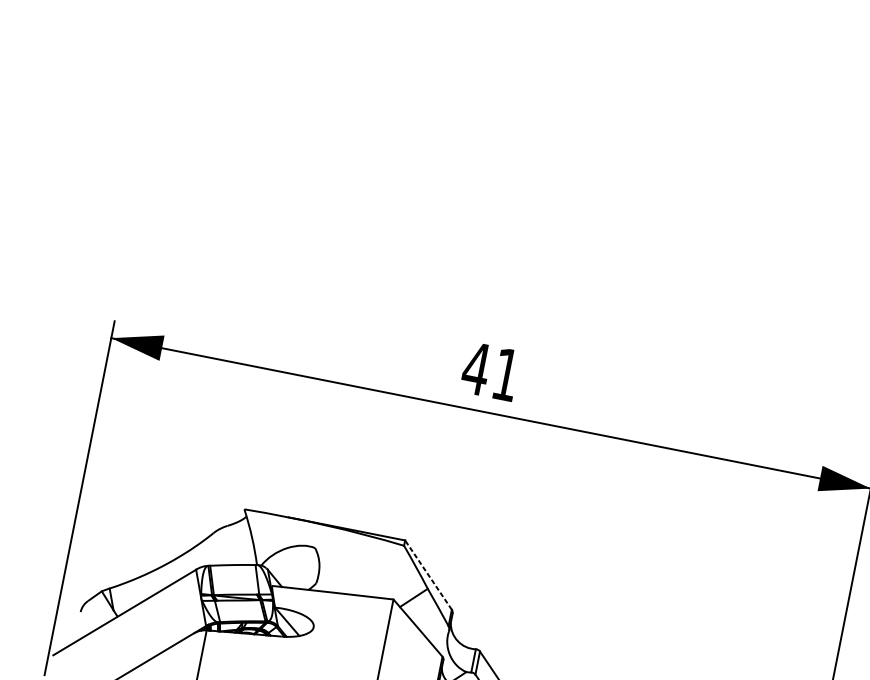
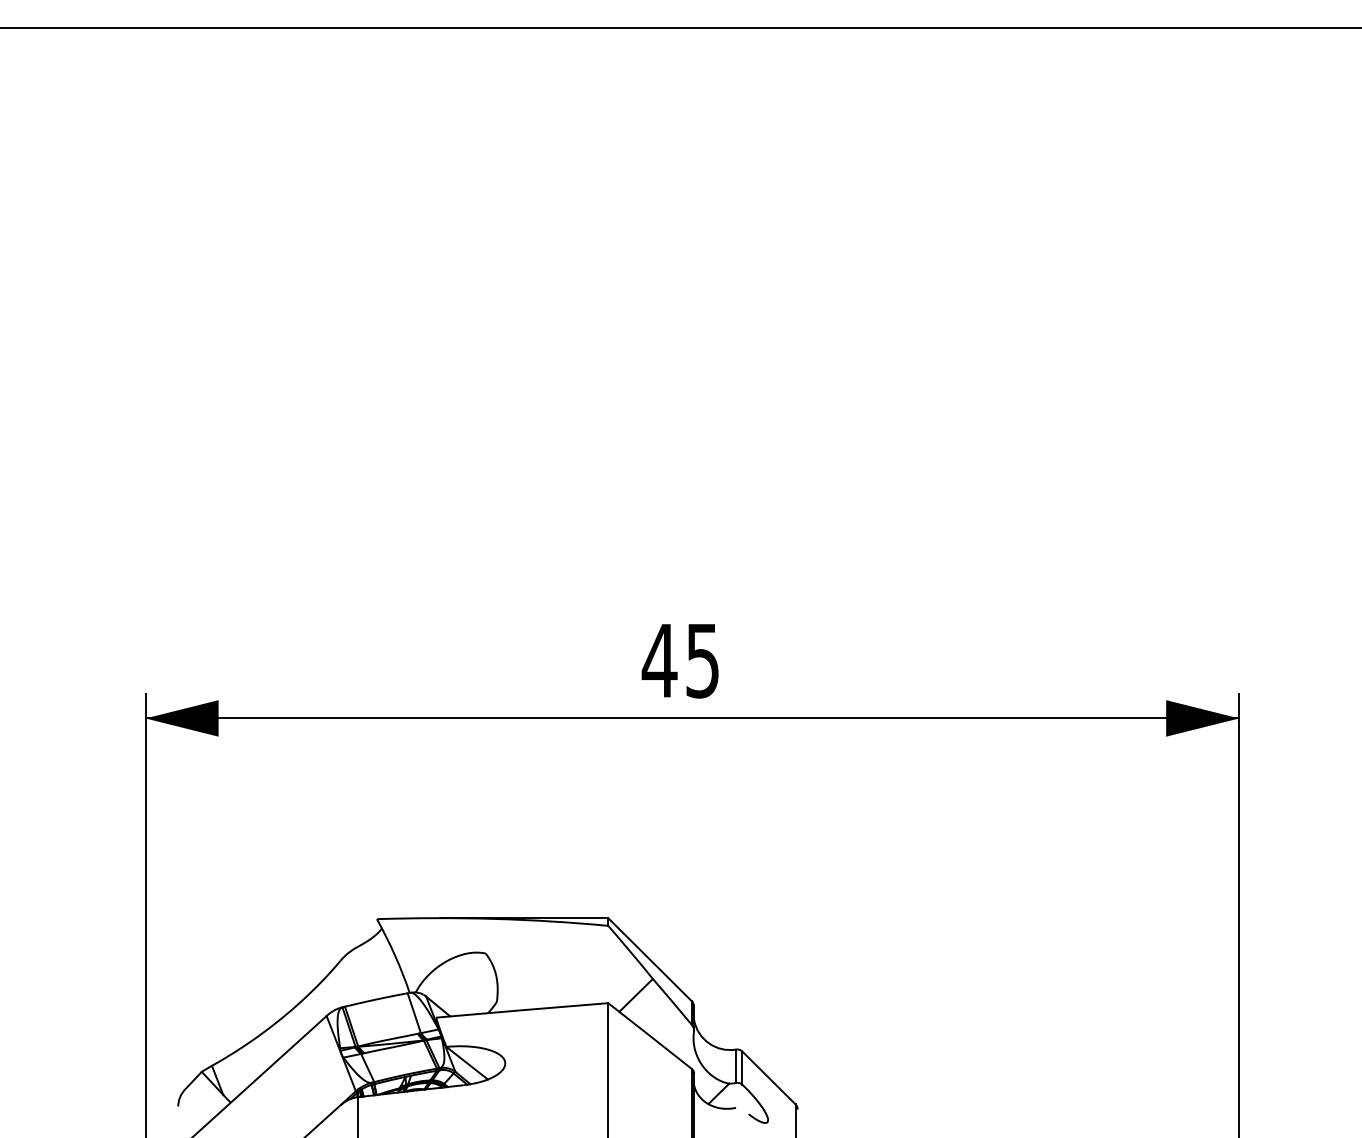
text: (505, 375) -> (702, 661), 41 -> 45
line: (428, 574) -> (650, 959), dashed -> solid

